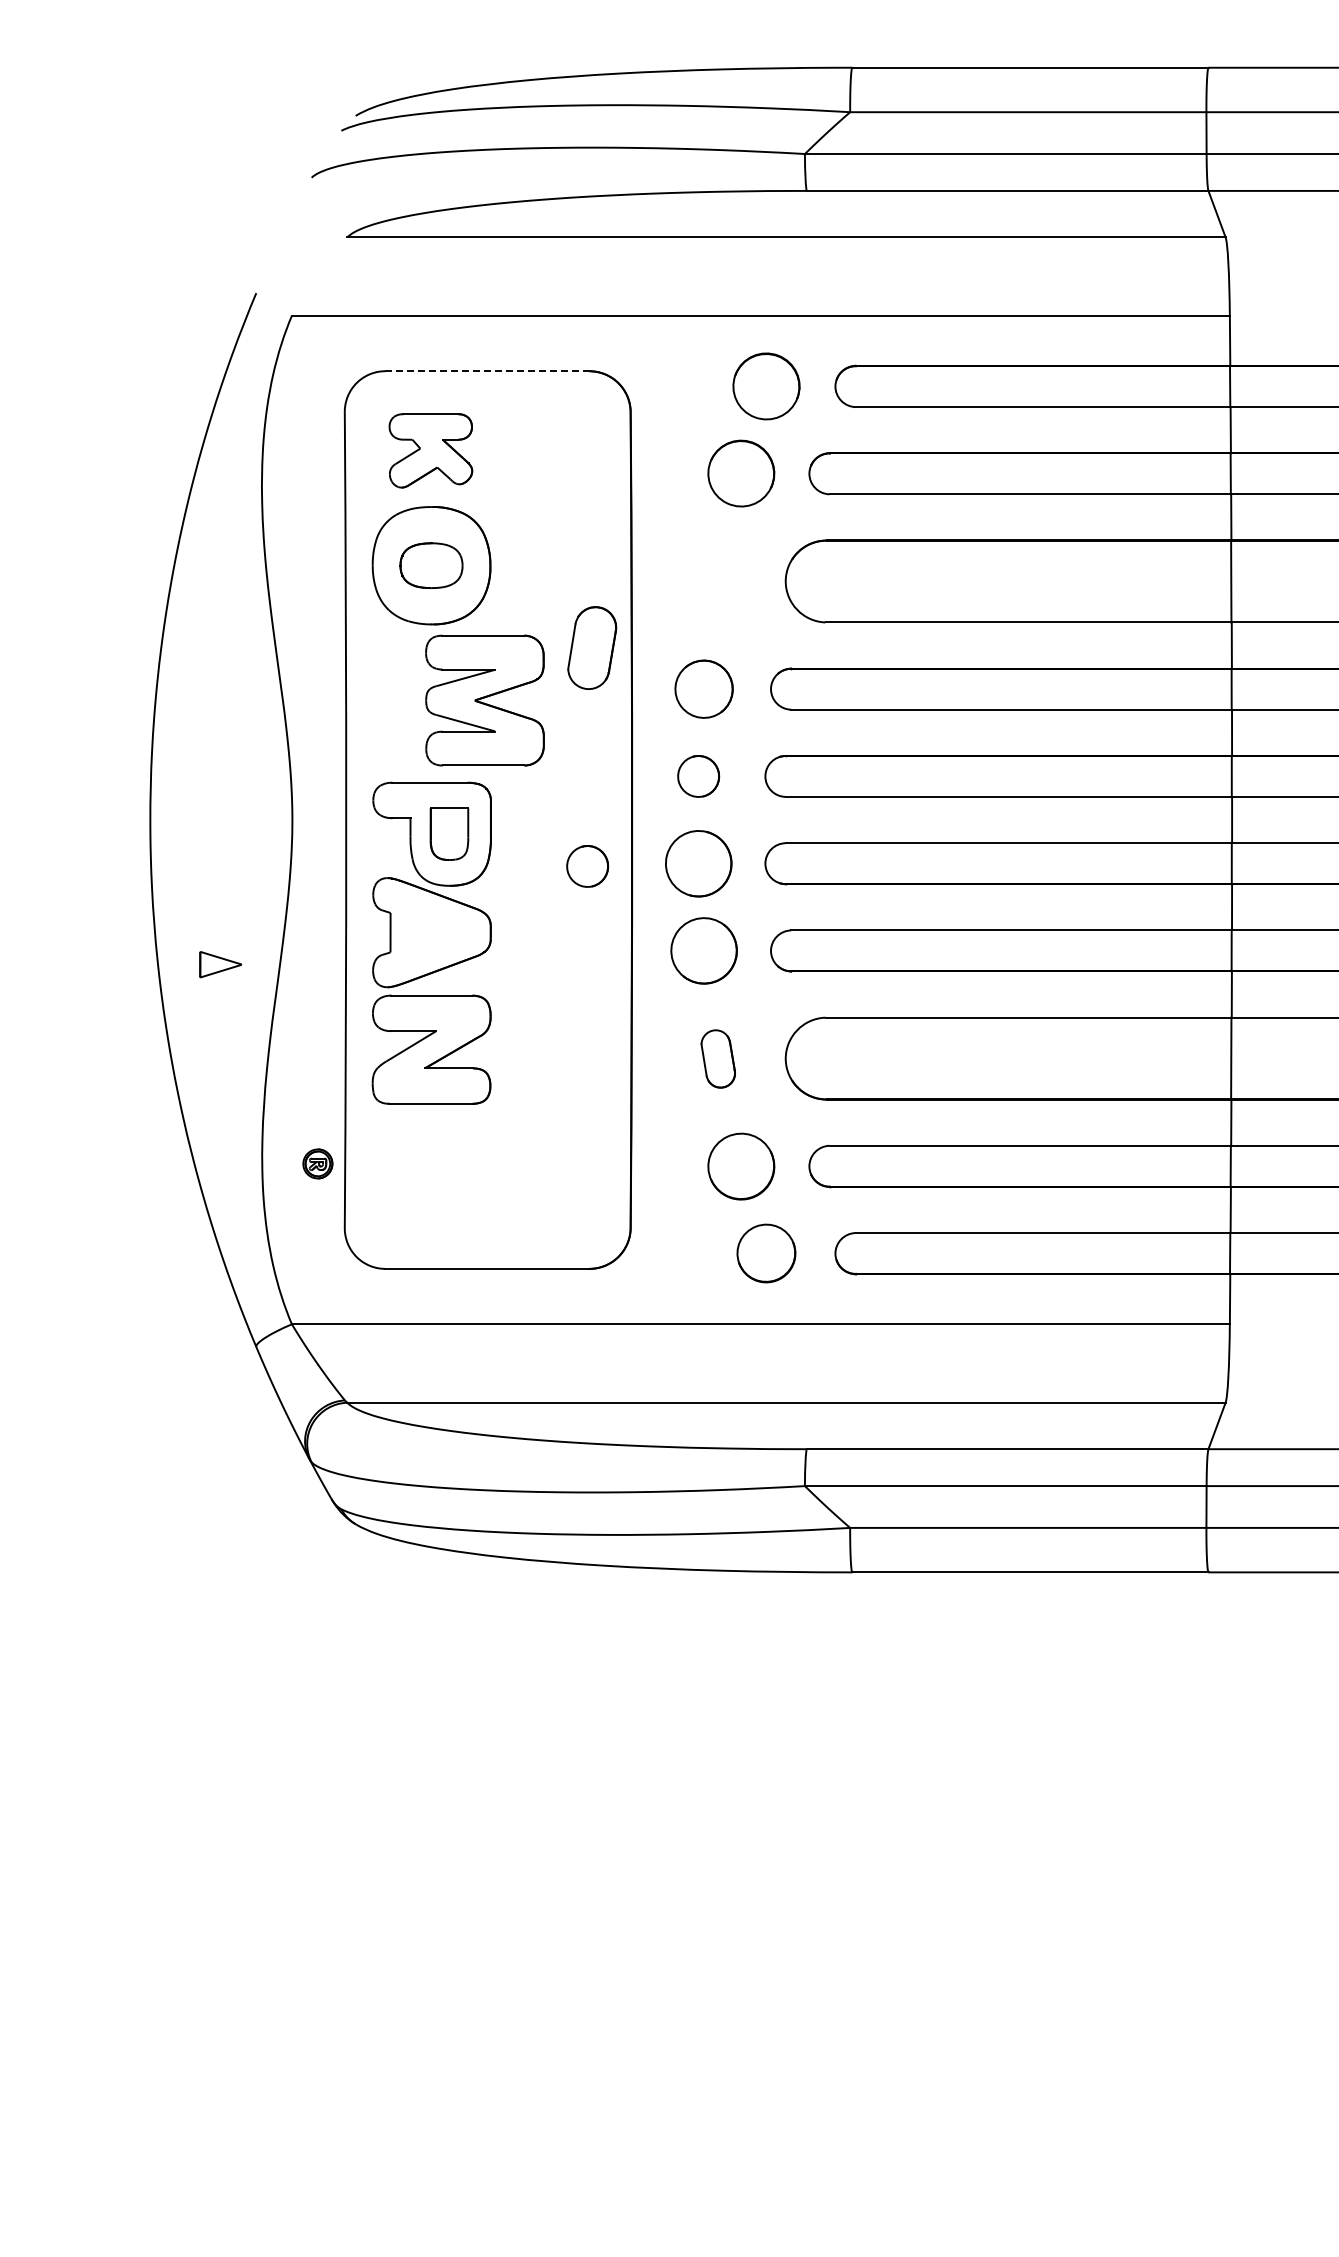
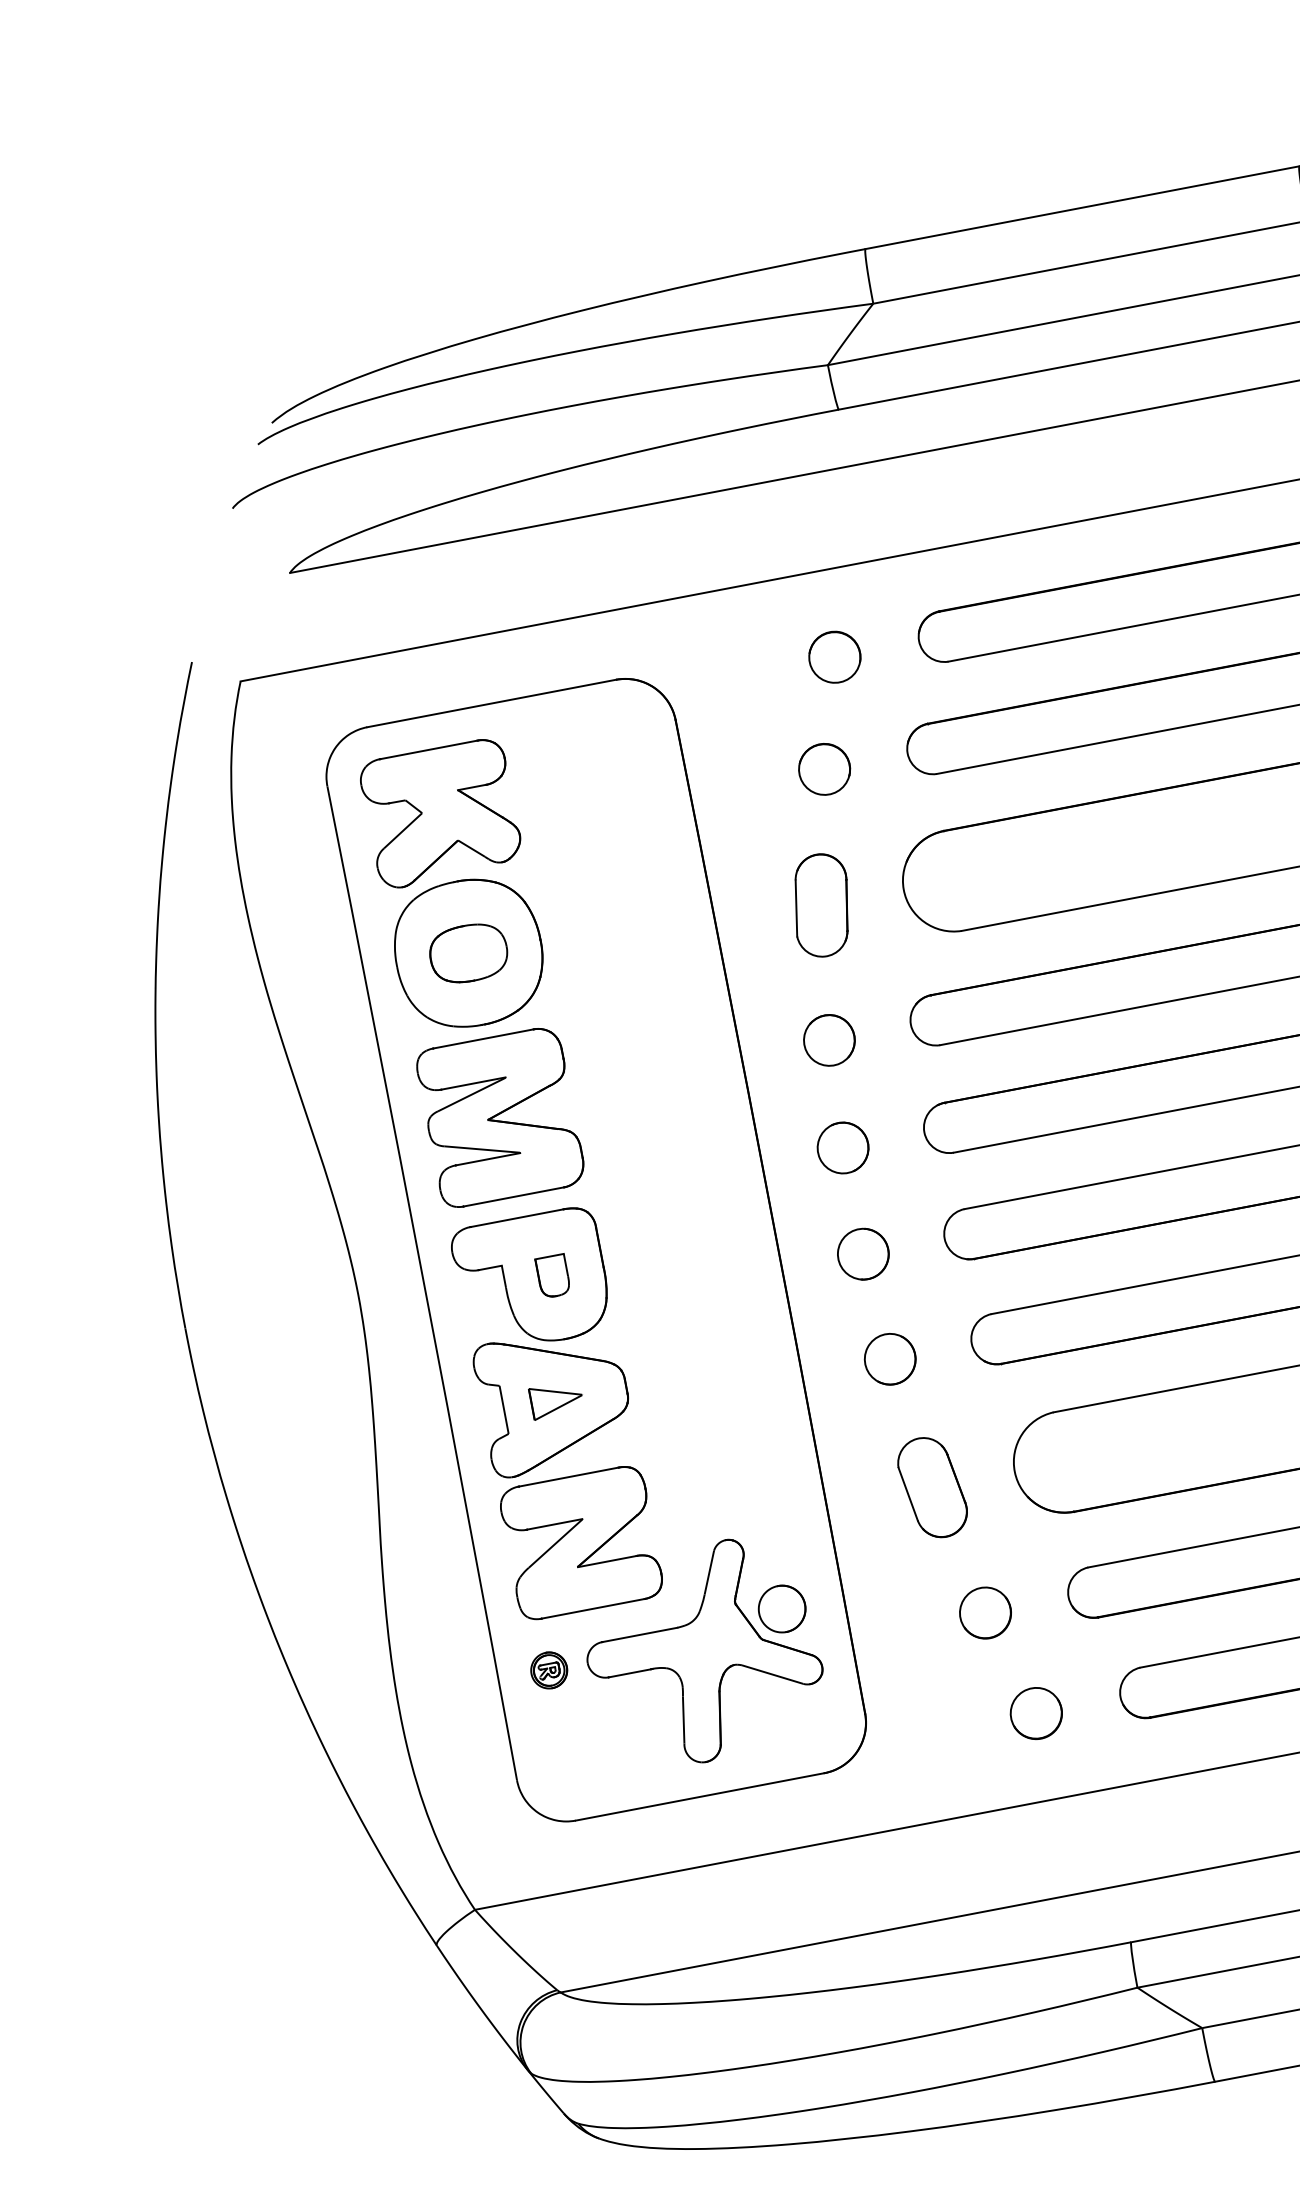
line: (487, 371) -> (491, 703), dashed -> solid
part: (765, 386) -> (833, 657), size x0.62
part: (430, 450) -> (440, 813), size x1.43
part: (740, 473) -> (823, 769), size x0.62
part: (592, 647) -> (821, 904), moved
part: (703, 688) -> (828, 1039), size x0.71
part: (484, 700) -> (500, 1117), moved
part: (449, 834) -> (553, 1276), size x0.62
part: (698, 863) -> (863, 1254), size x0.62
part: (587, 866) -> (728, 1283), removed
part: (703, 950) -> (889, 1358), size x0.62
part: (220, 964) -> (556, 1399), moved
part: (718, 1058) -> (932, 1486), size x1.43
part: (510, 1155) -> (701, 1653), added
part: (317, 1163) -> (548, 1670), moved
part: (740, 1165) -> (984, 1612), size x0.62
part: (765, 1253) -> (1035, 1713), size x0.71

